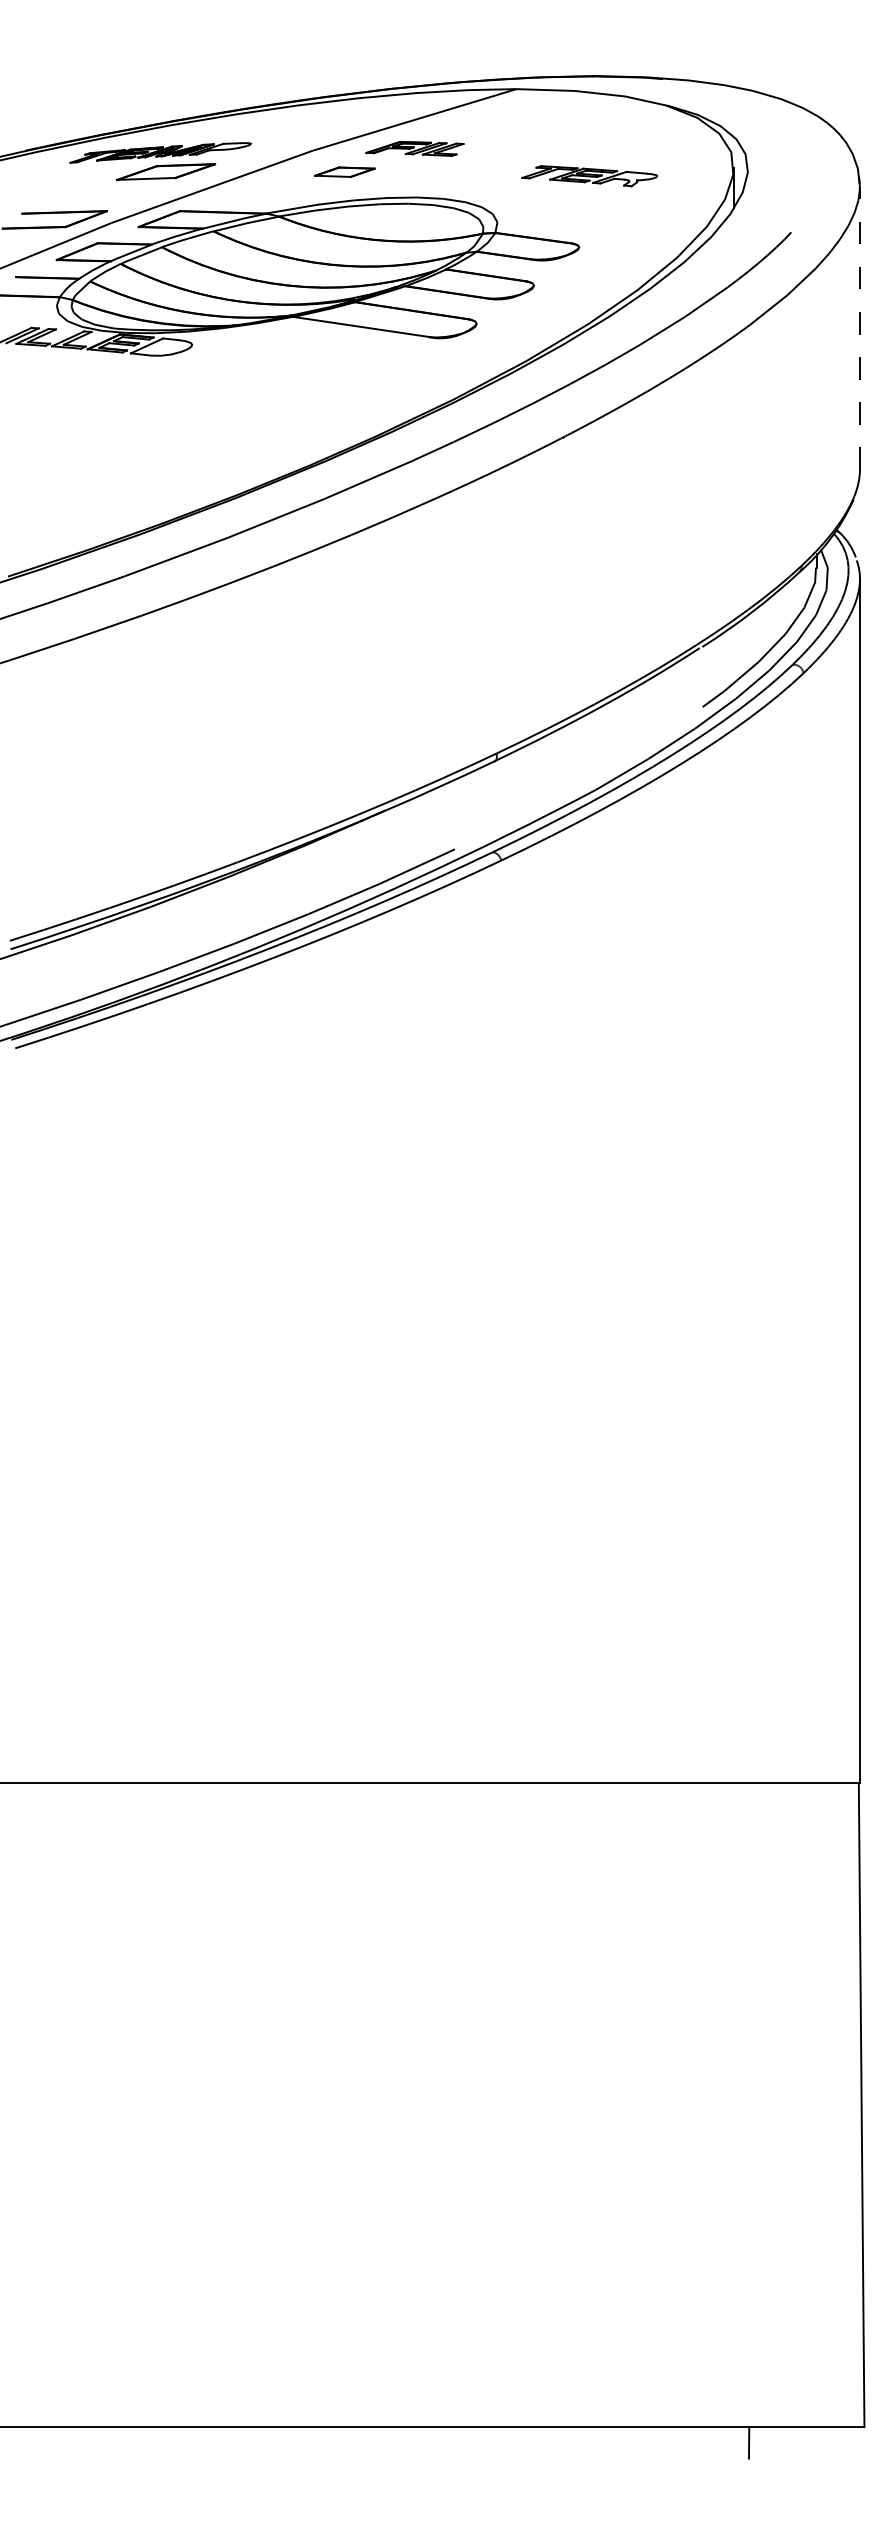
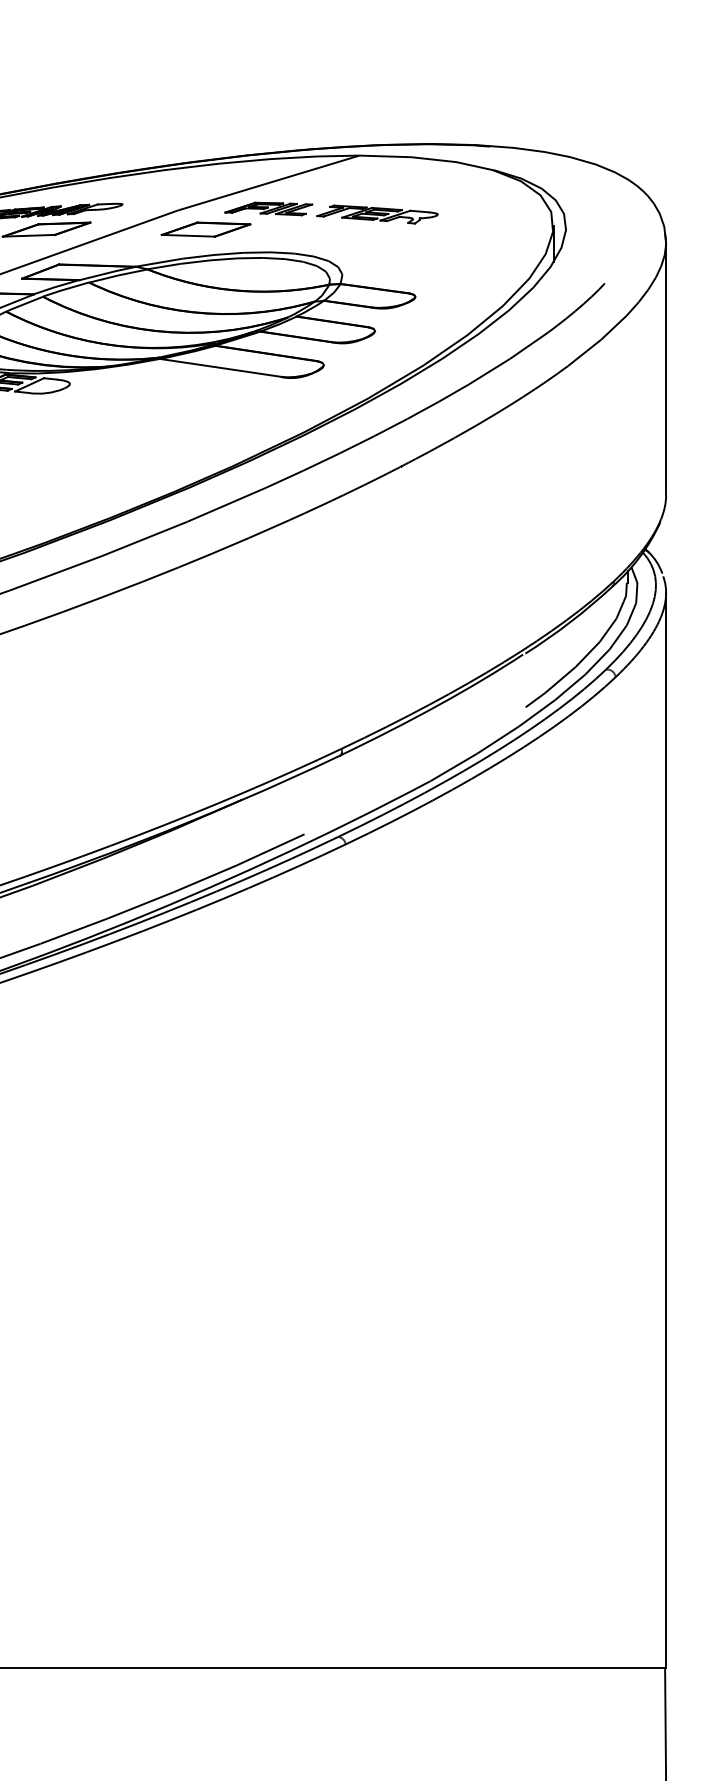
part: (344, 172) -> (205, 230), size x1.67
part: (589, 176) -> (377, 214), moved
line: (859, 327) -> (665, 368), dashed -> solid

